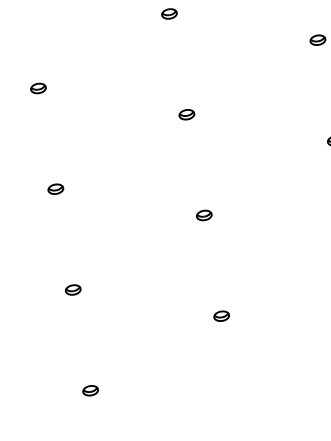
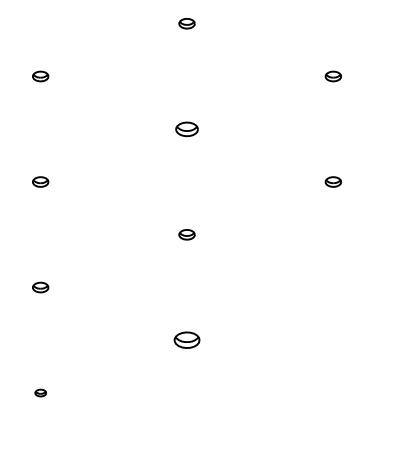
part: (186, 114) -> (186, 128), size x1.4
part: (221, 316) -> (186, 340), size x1.6
part: (90, 390) -> (40, 392), size x0.7

